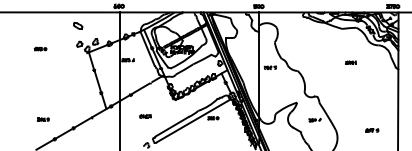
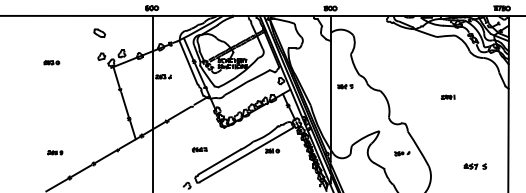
part: (350, 62) -> (447, 96), moved
part: (145, 116) -> (199, 149), moved
part: (372, 130) -> (475, 166), size x1.4

